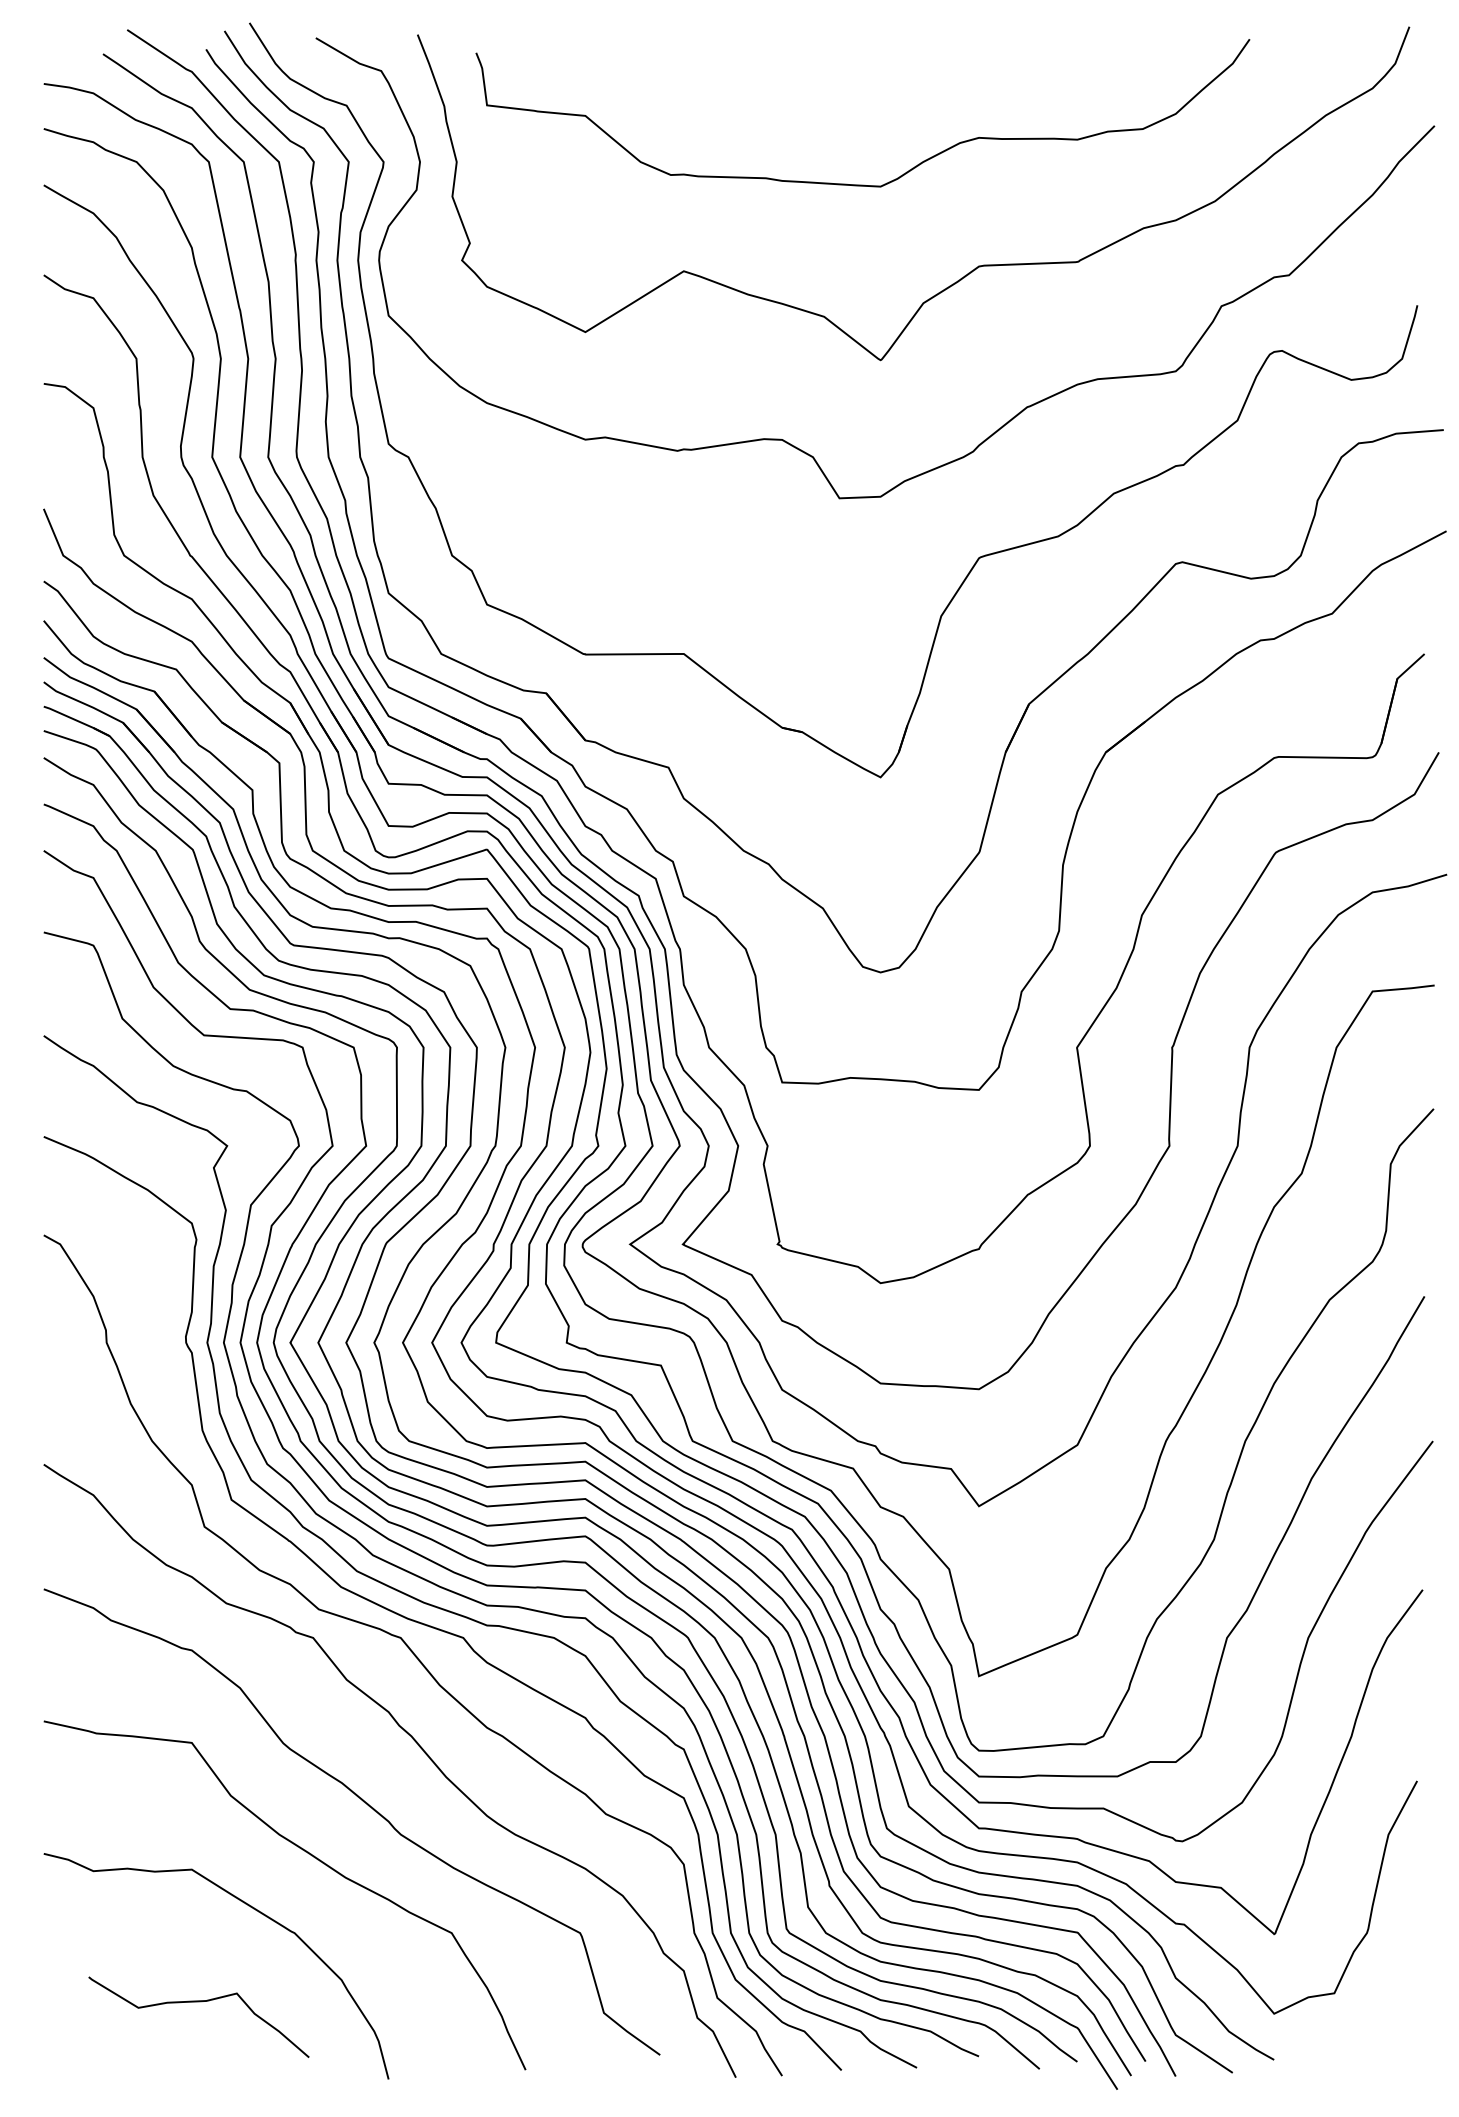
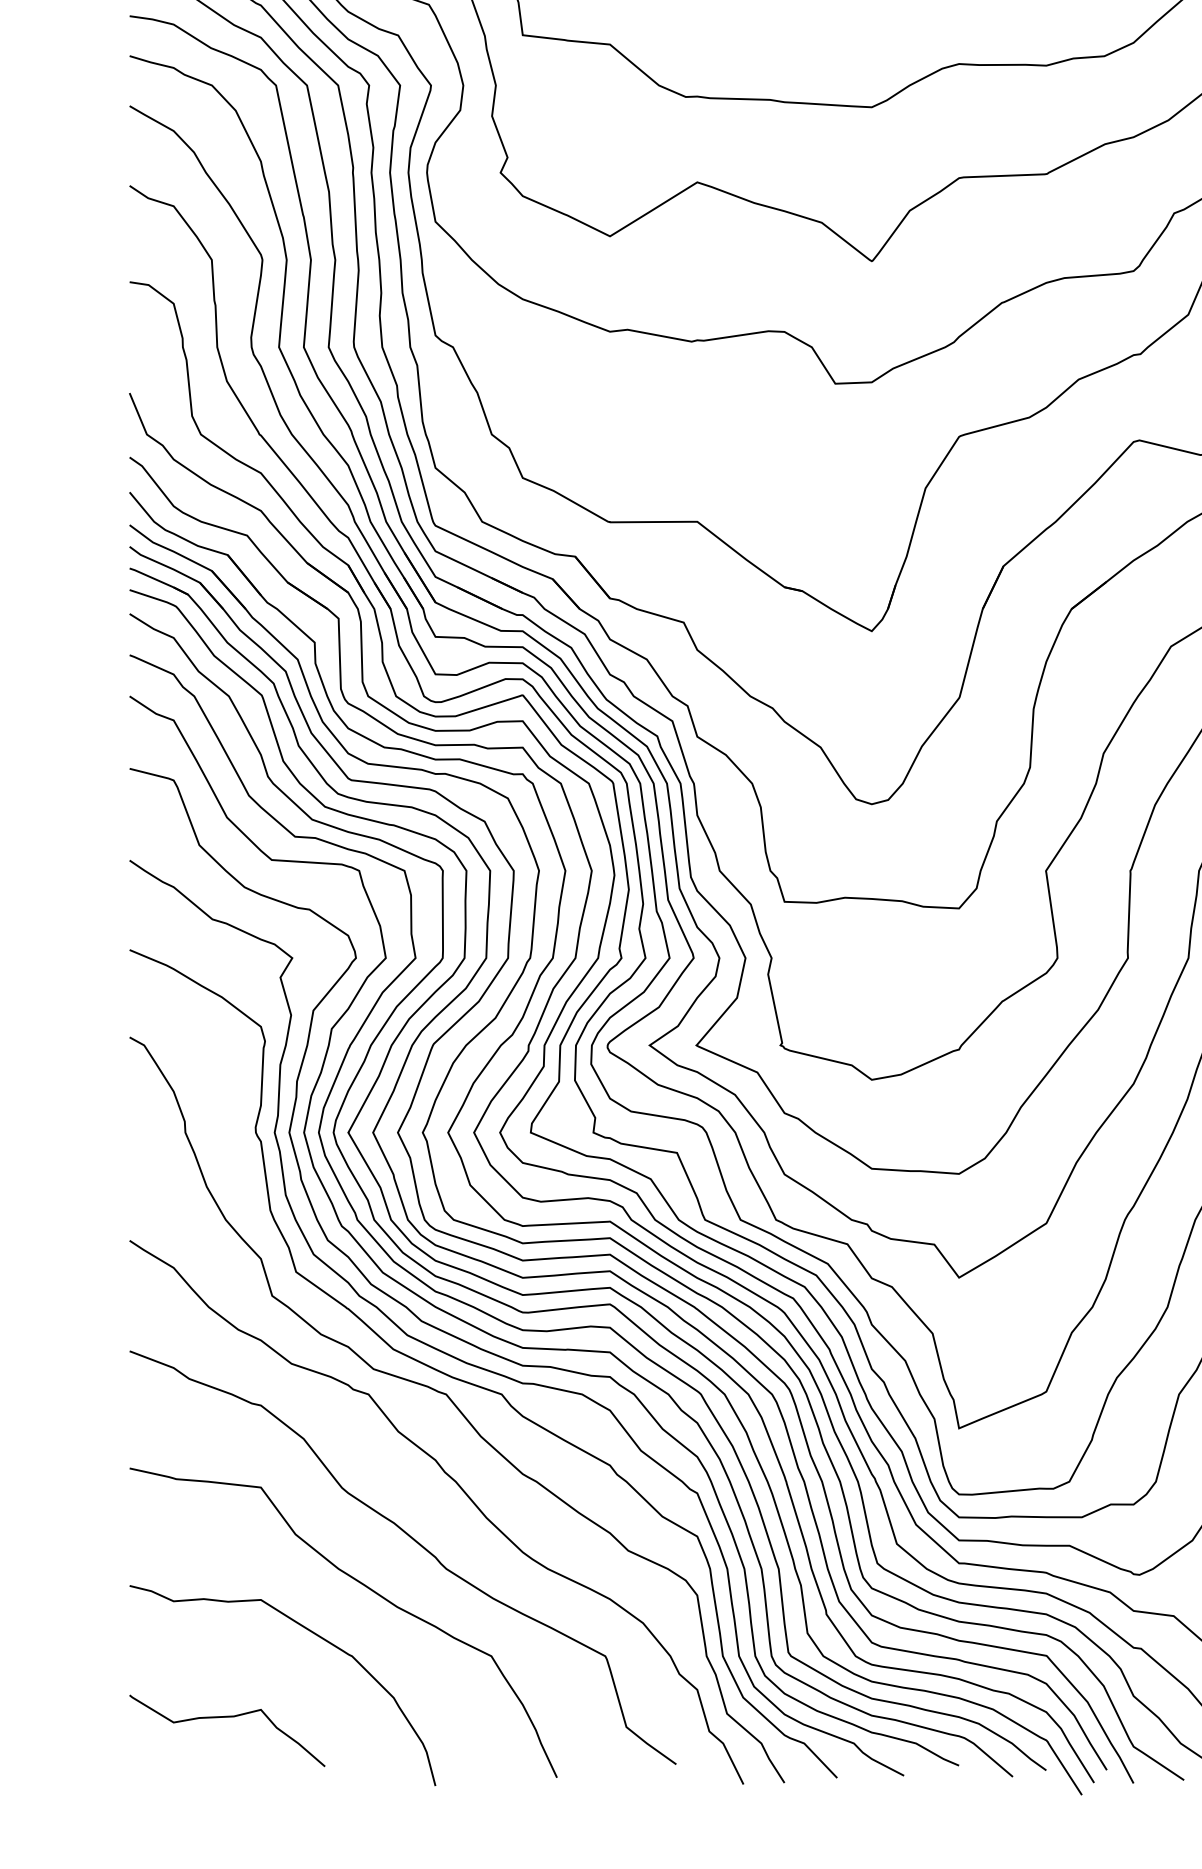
curve: (198, 2002) -> (226, 1717), moved

